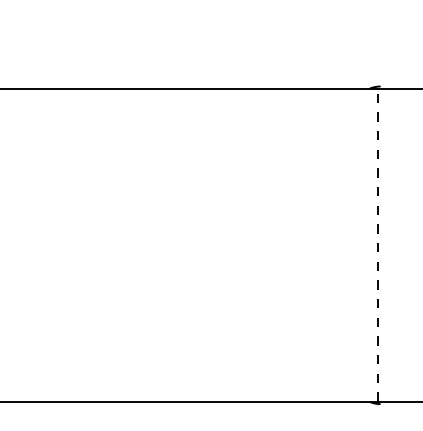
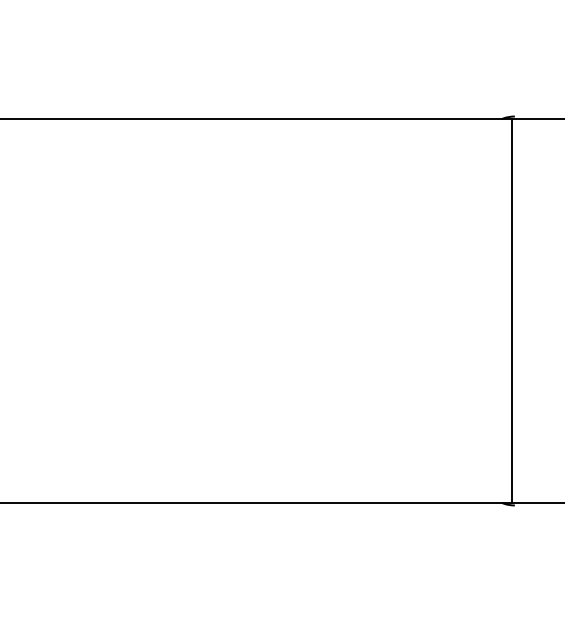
line: (377, 245) -> (511, 311), dashed -> solid

